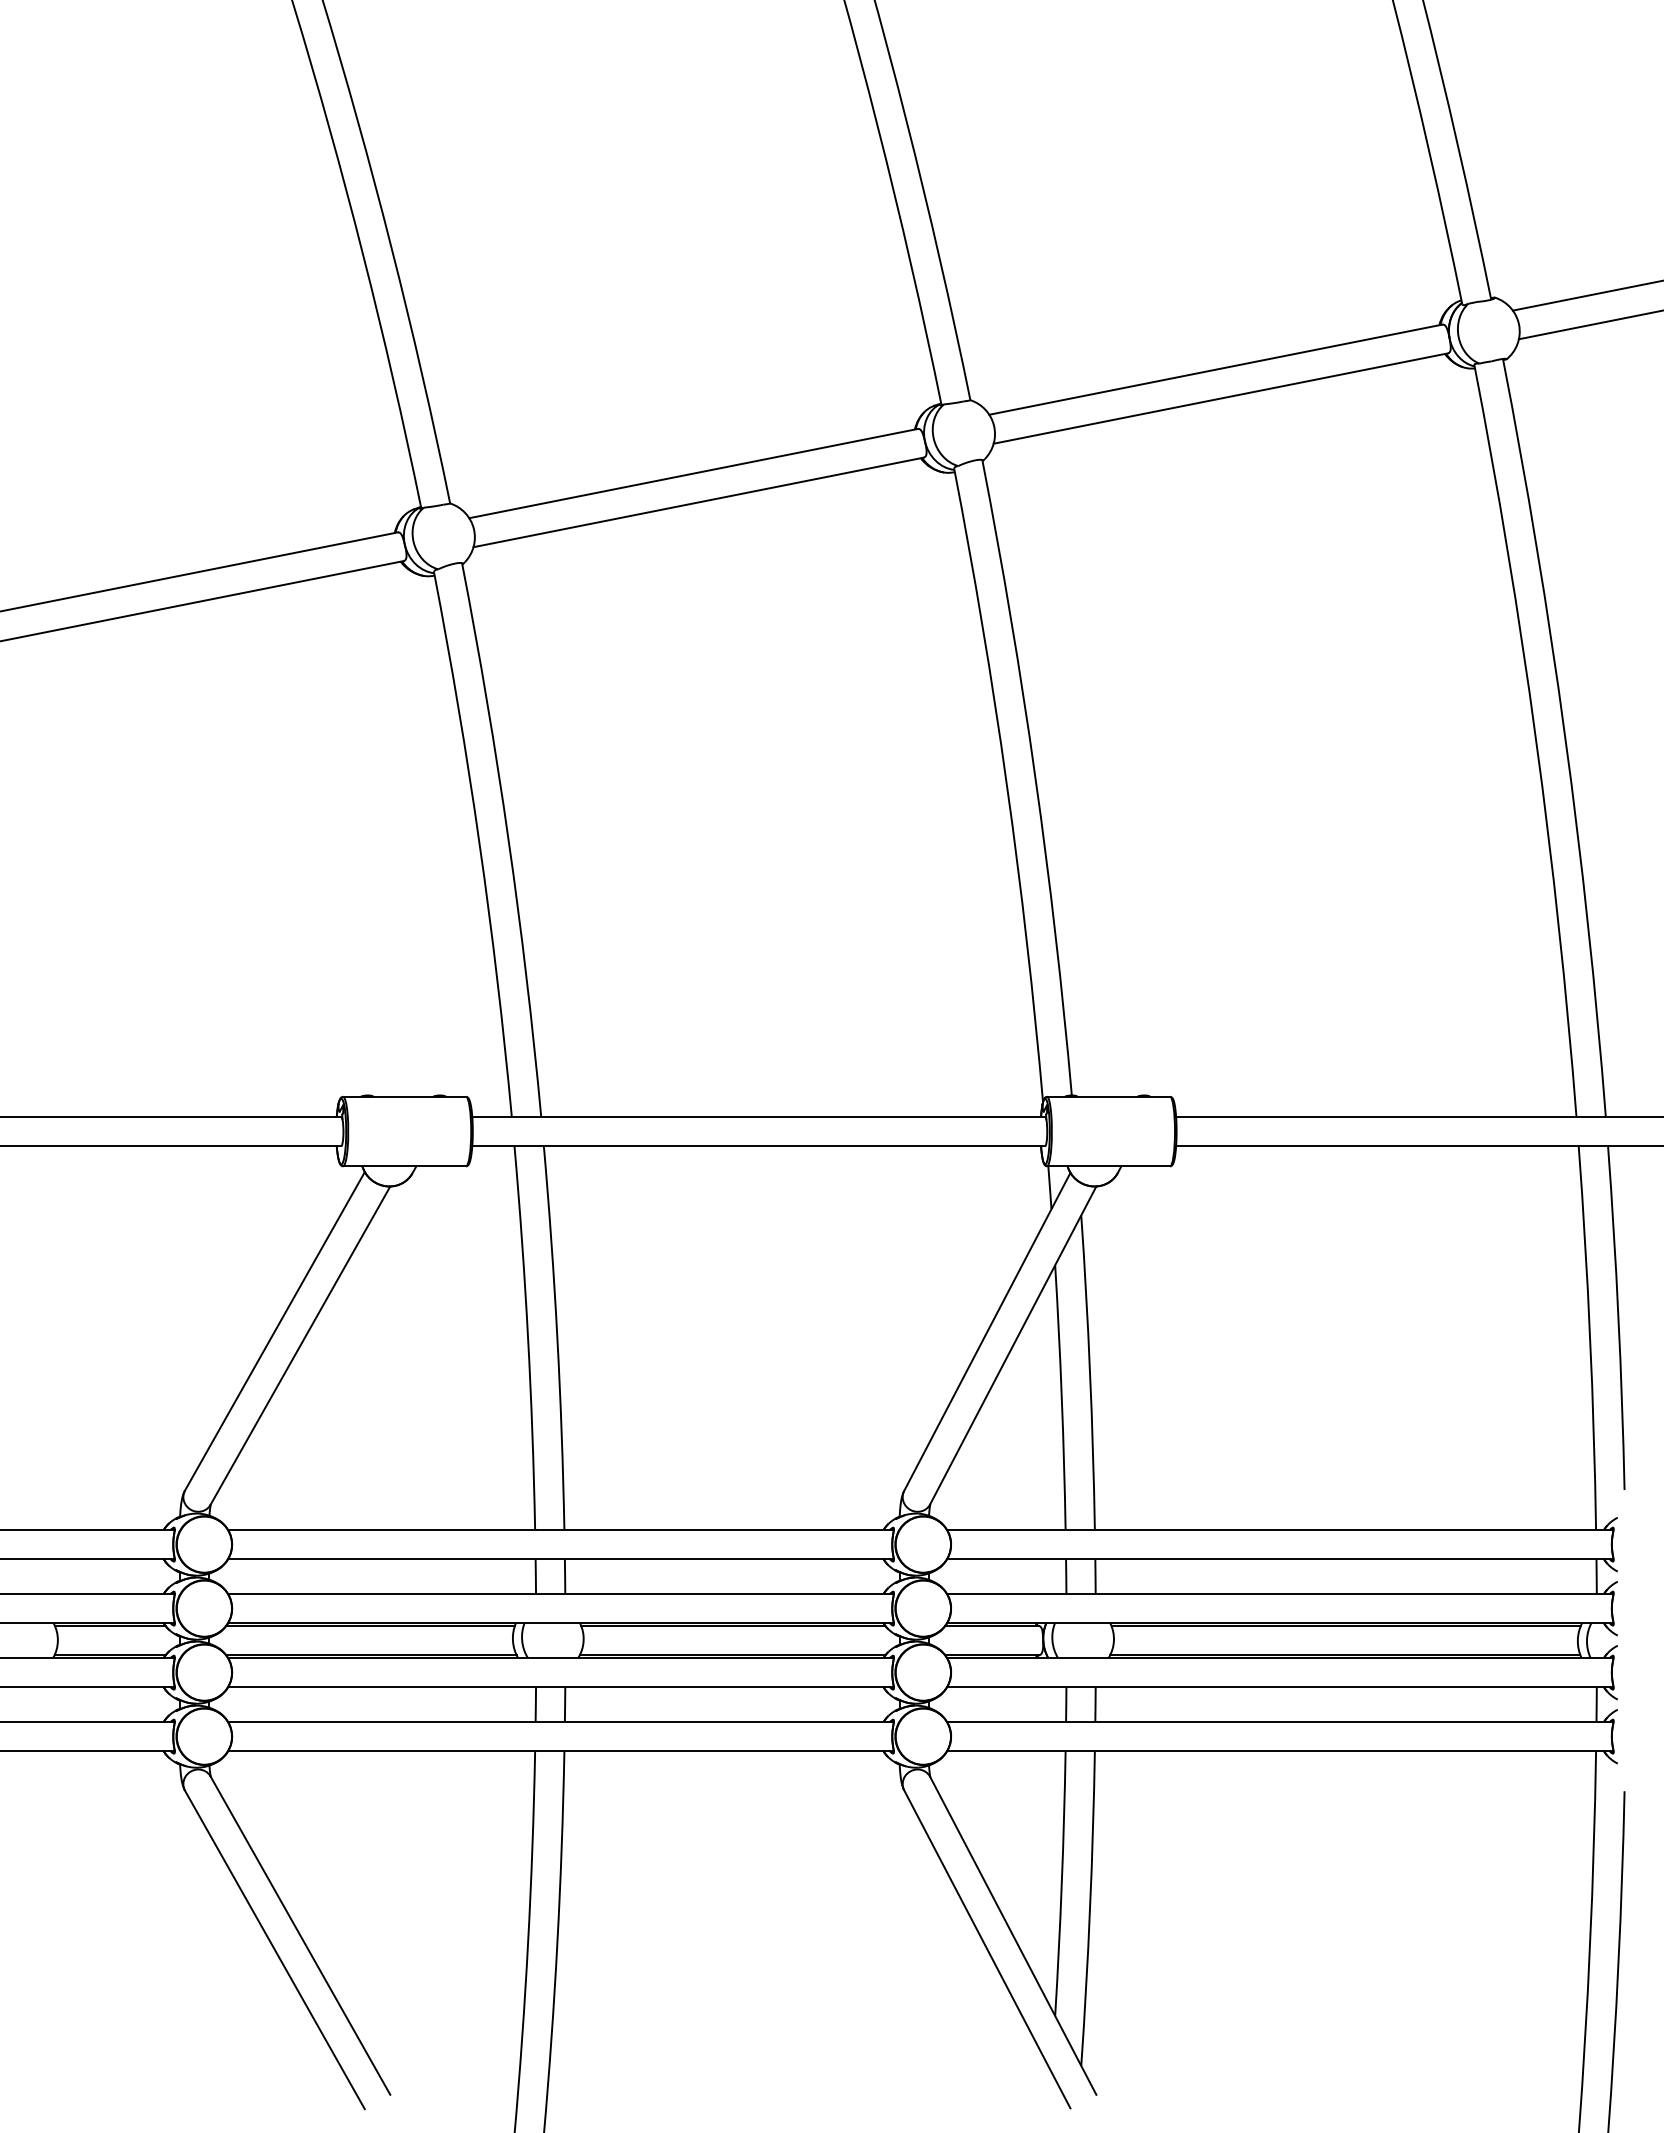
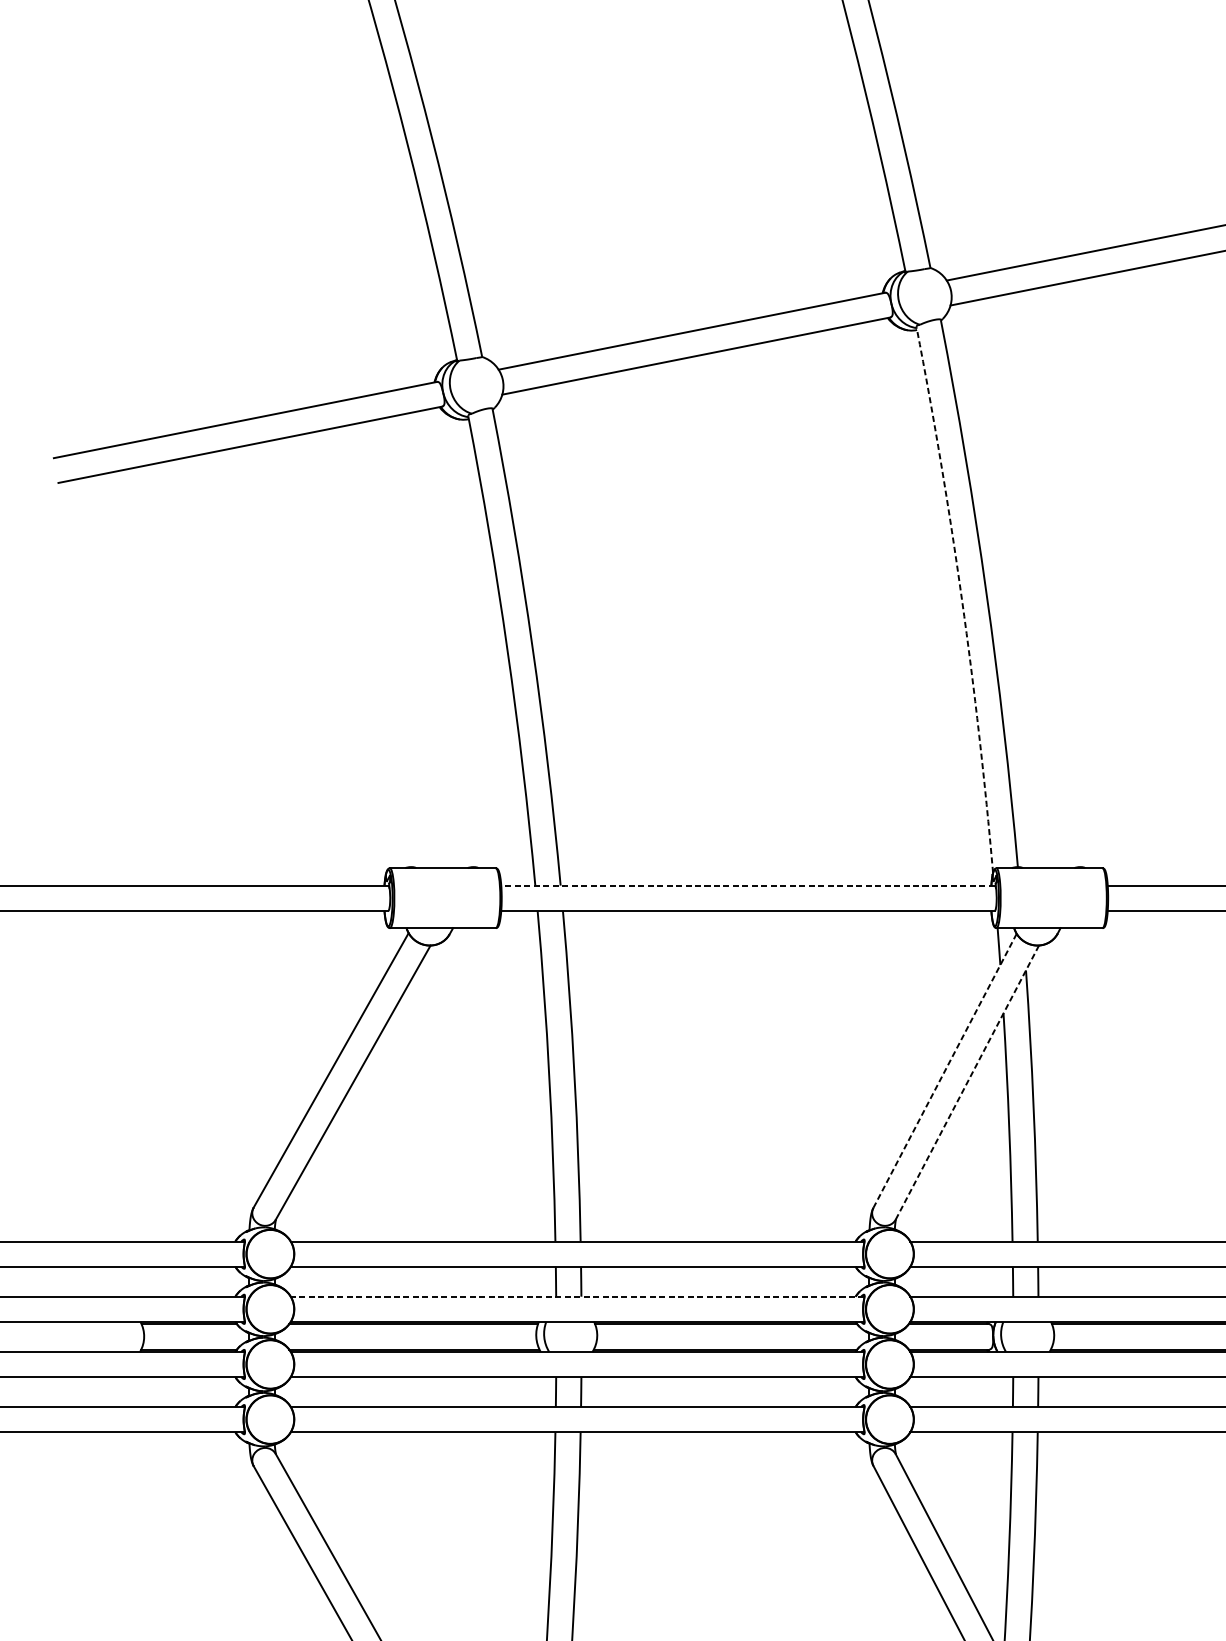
arc: (1006, 784) -> (961, 599), solid -> dashed
line: (758, 1116) -> (747, 885), solid -> dashed
line: (987, 1332) -> (945, 1071), solid -> dashed
line: (1013, 1345) -> (967, 1082), solid -> dashed
line: (560, 1594) -> (577, 1297), solid -> dashed

